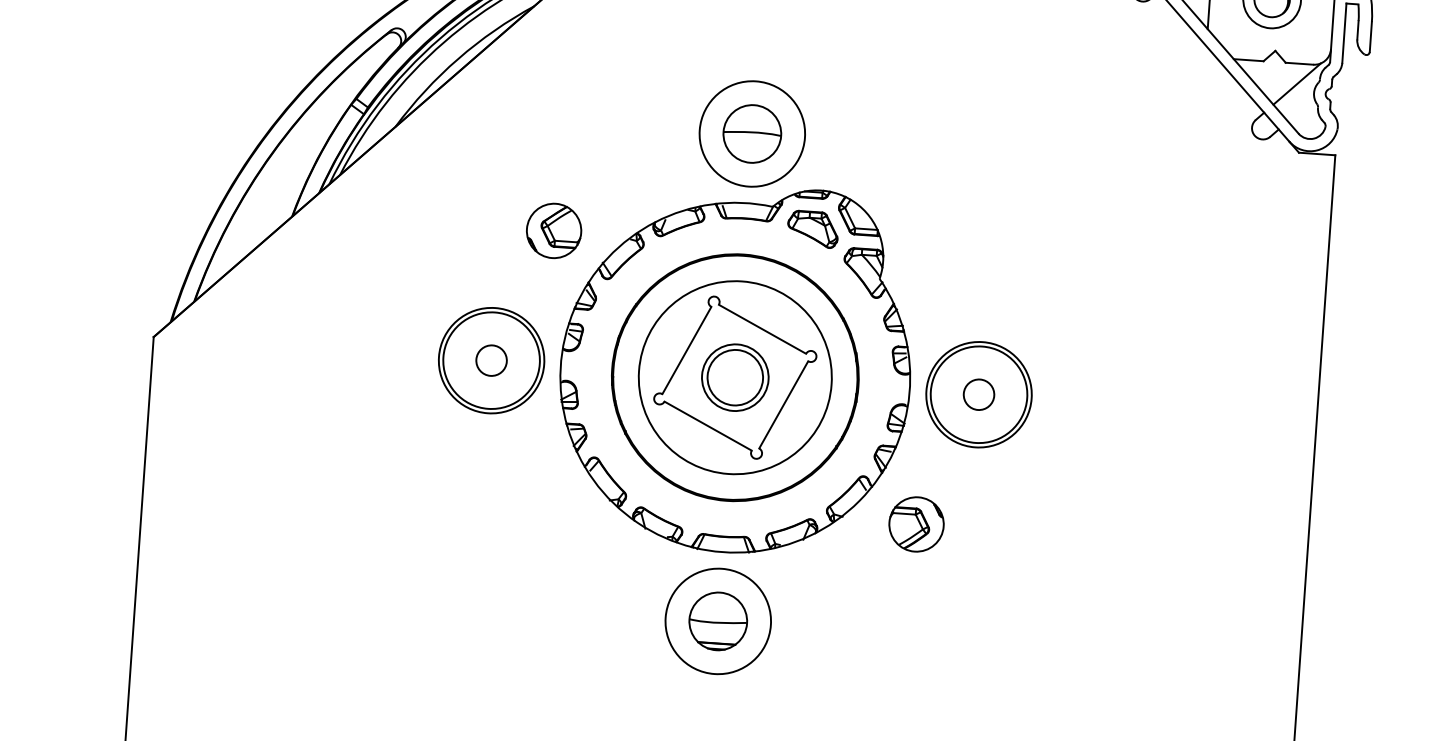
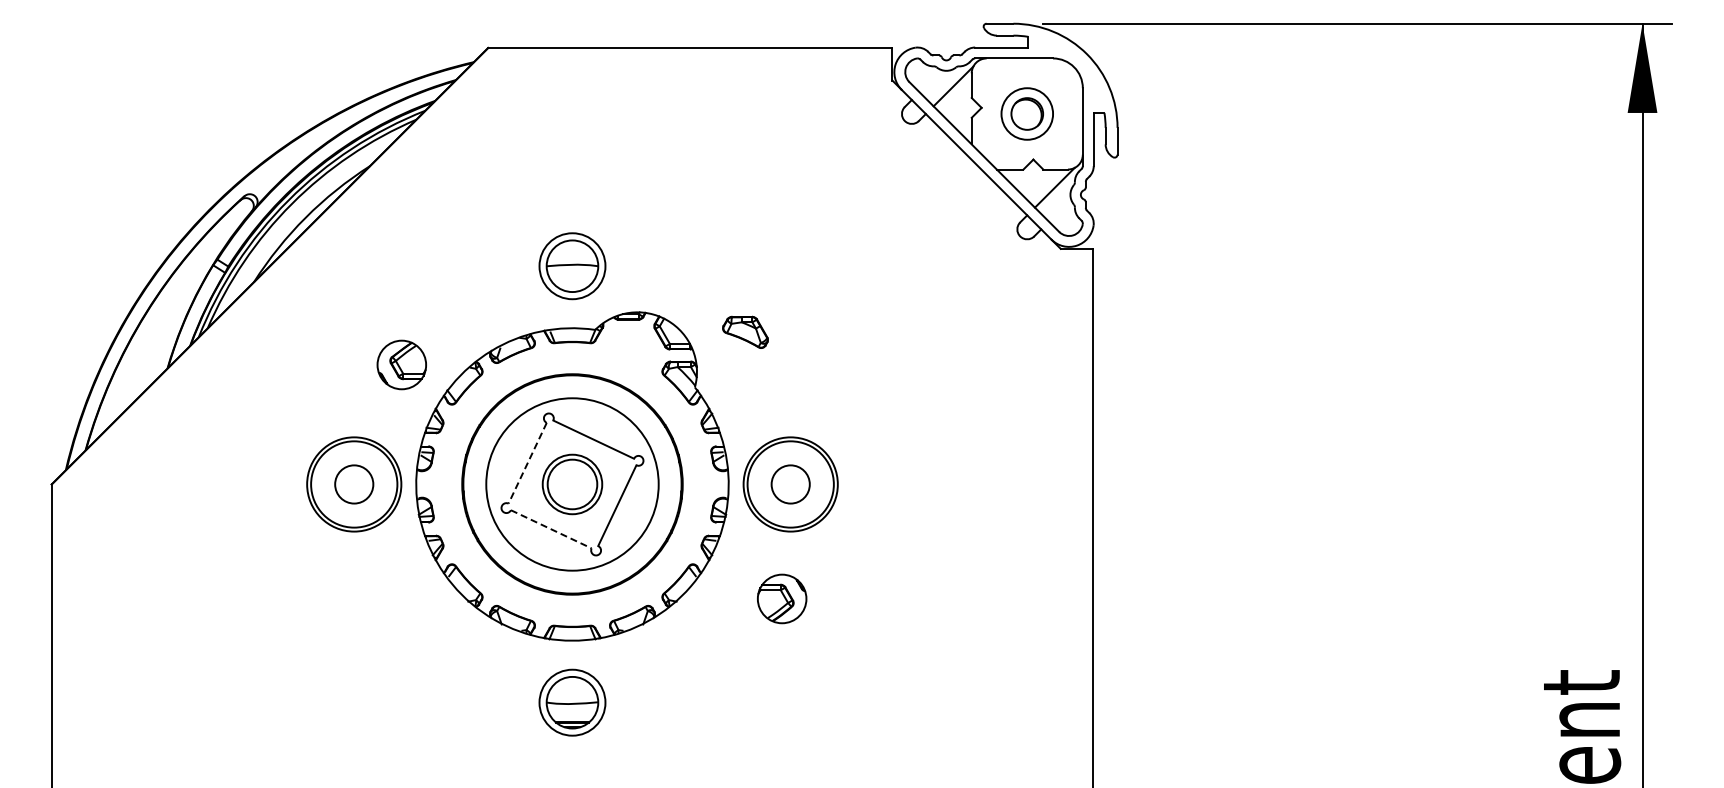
circle: (752, 134) -> (572, 266), size x0.7
part: (813, 228) -> (745, 331), moved
line: (686, 350) -> (527, 463), solid -> dashed
circle: (490, 360) -> (353, 484), size x1.4
circle: (978, 394) -> (790, 484), size x1.4
line: (708, 426) -> (551, 529), solid -> dashed
part: (917, 523) -> (782, 598), moved
circle: (718, 621) -> (572, 702), size x0.7

